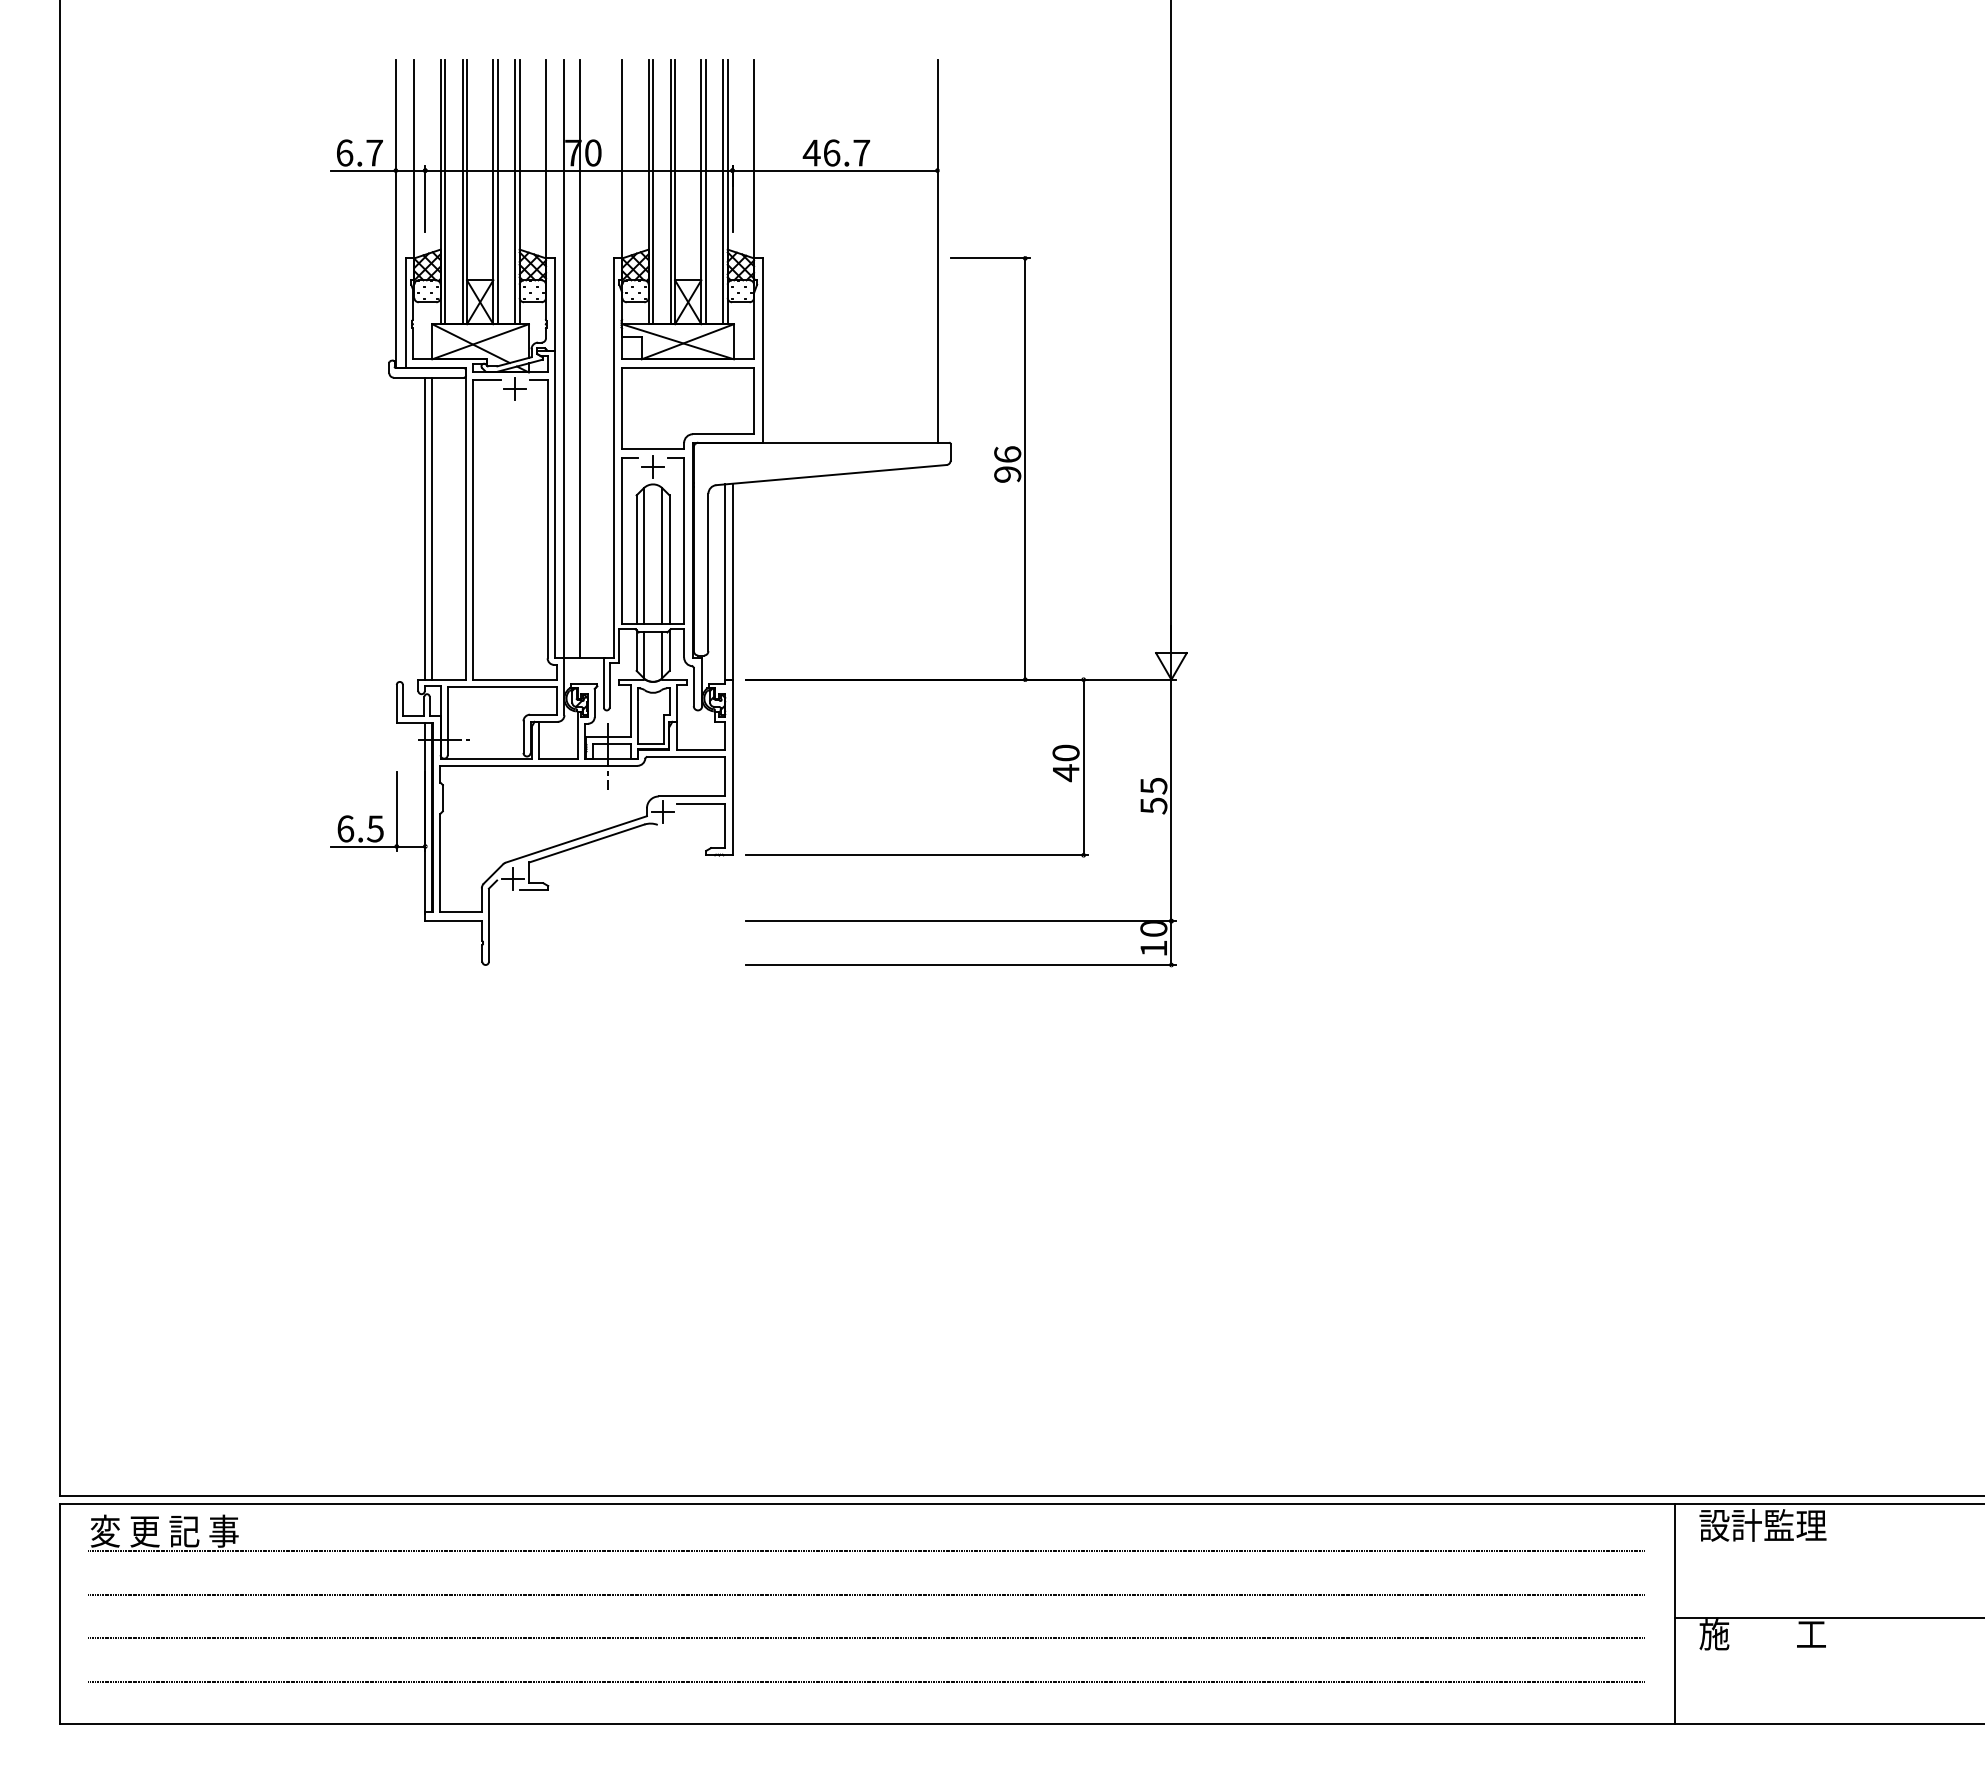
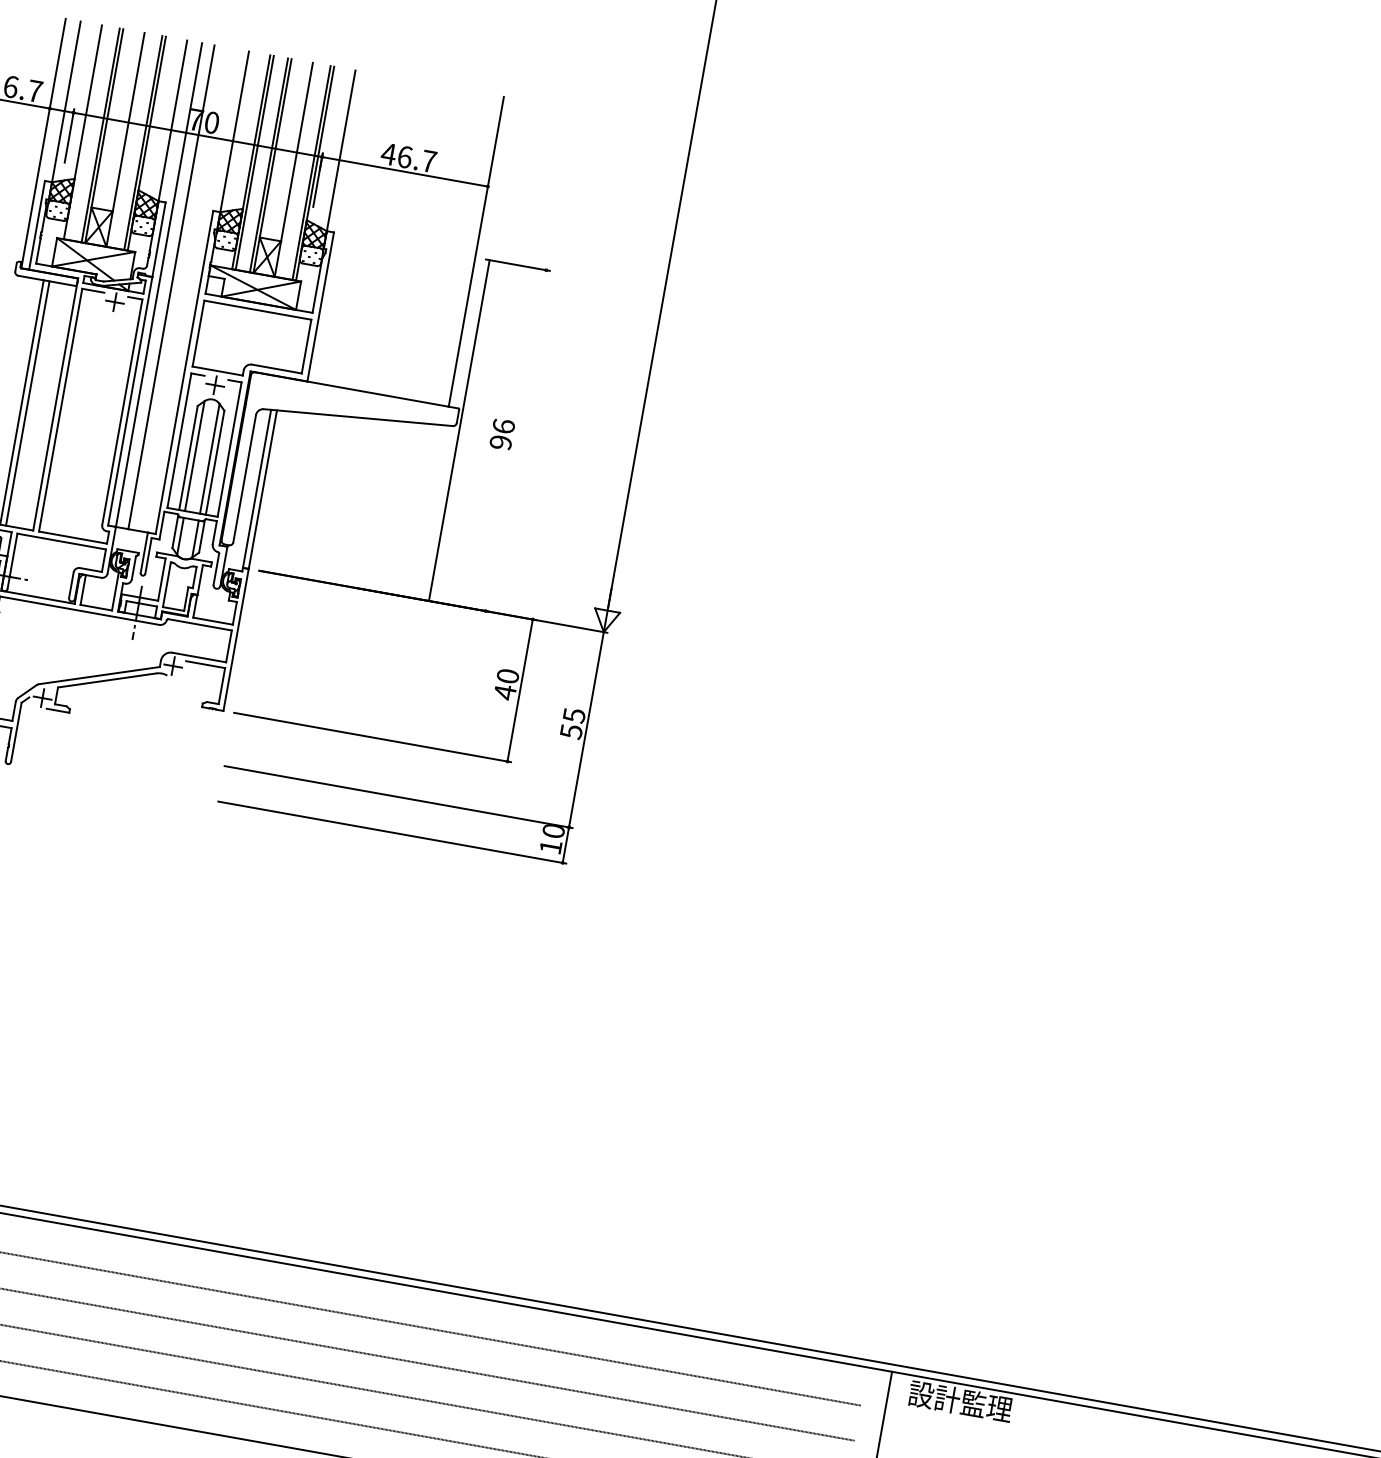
line: (445, 191) -> (86, 132), removed
line: (497, 191) -> (128, 140), removed
line: (705, 191) -> (297, 170), removed
line: (1025, 468) -> (459, 430), moved

